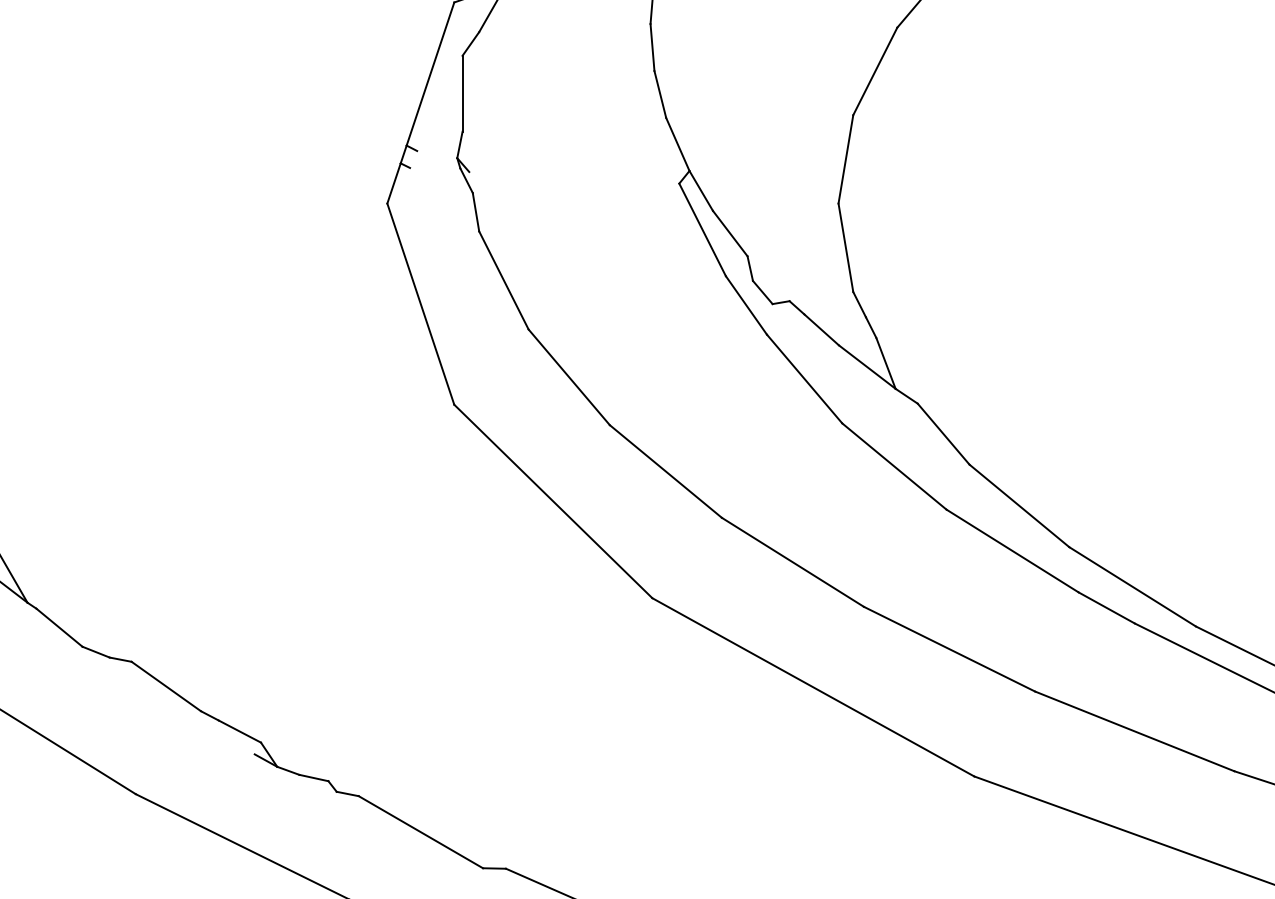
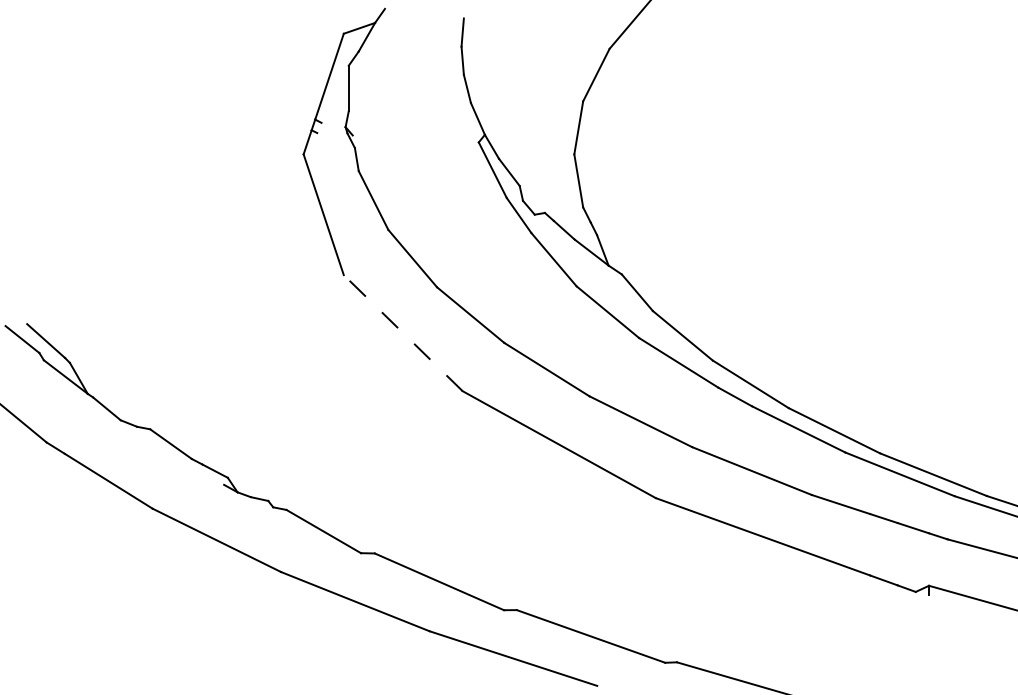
line: (552, 500) -> (402, 332), solid -> dashed

